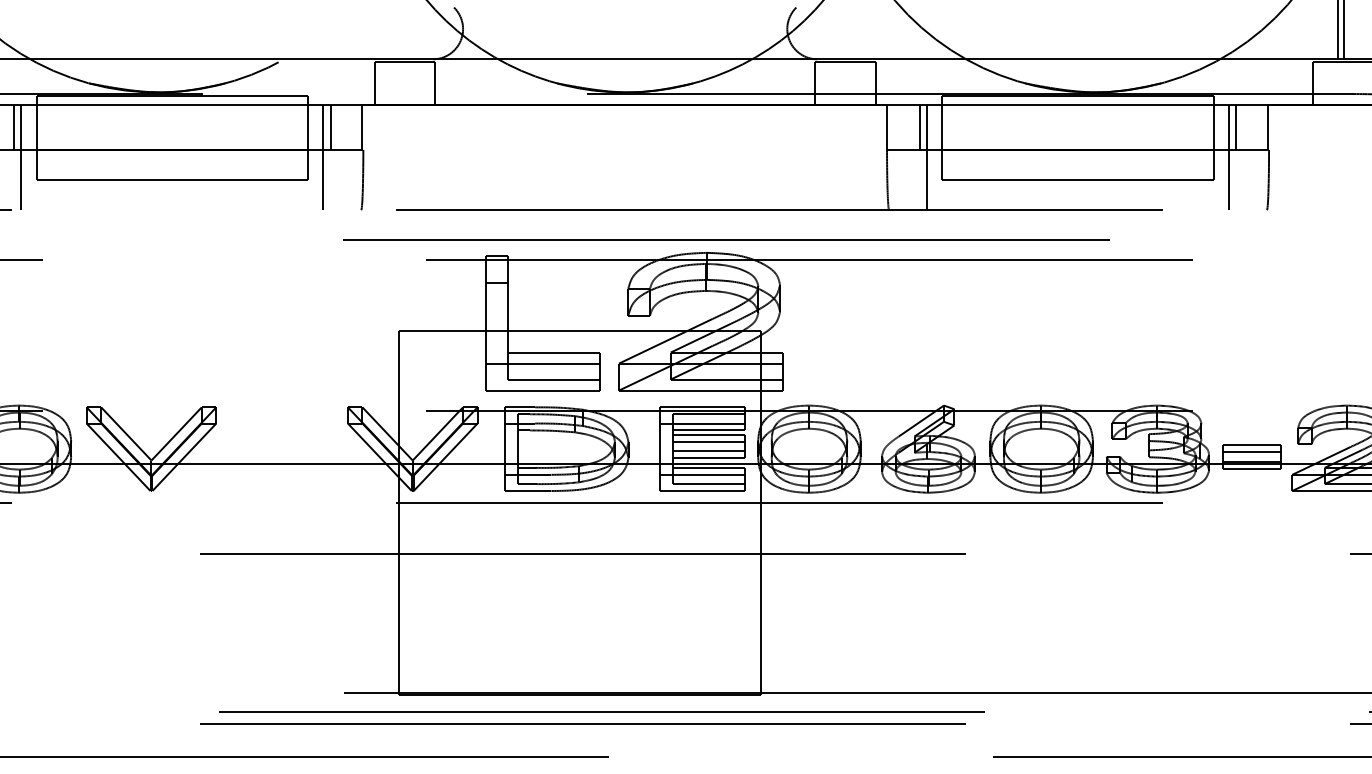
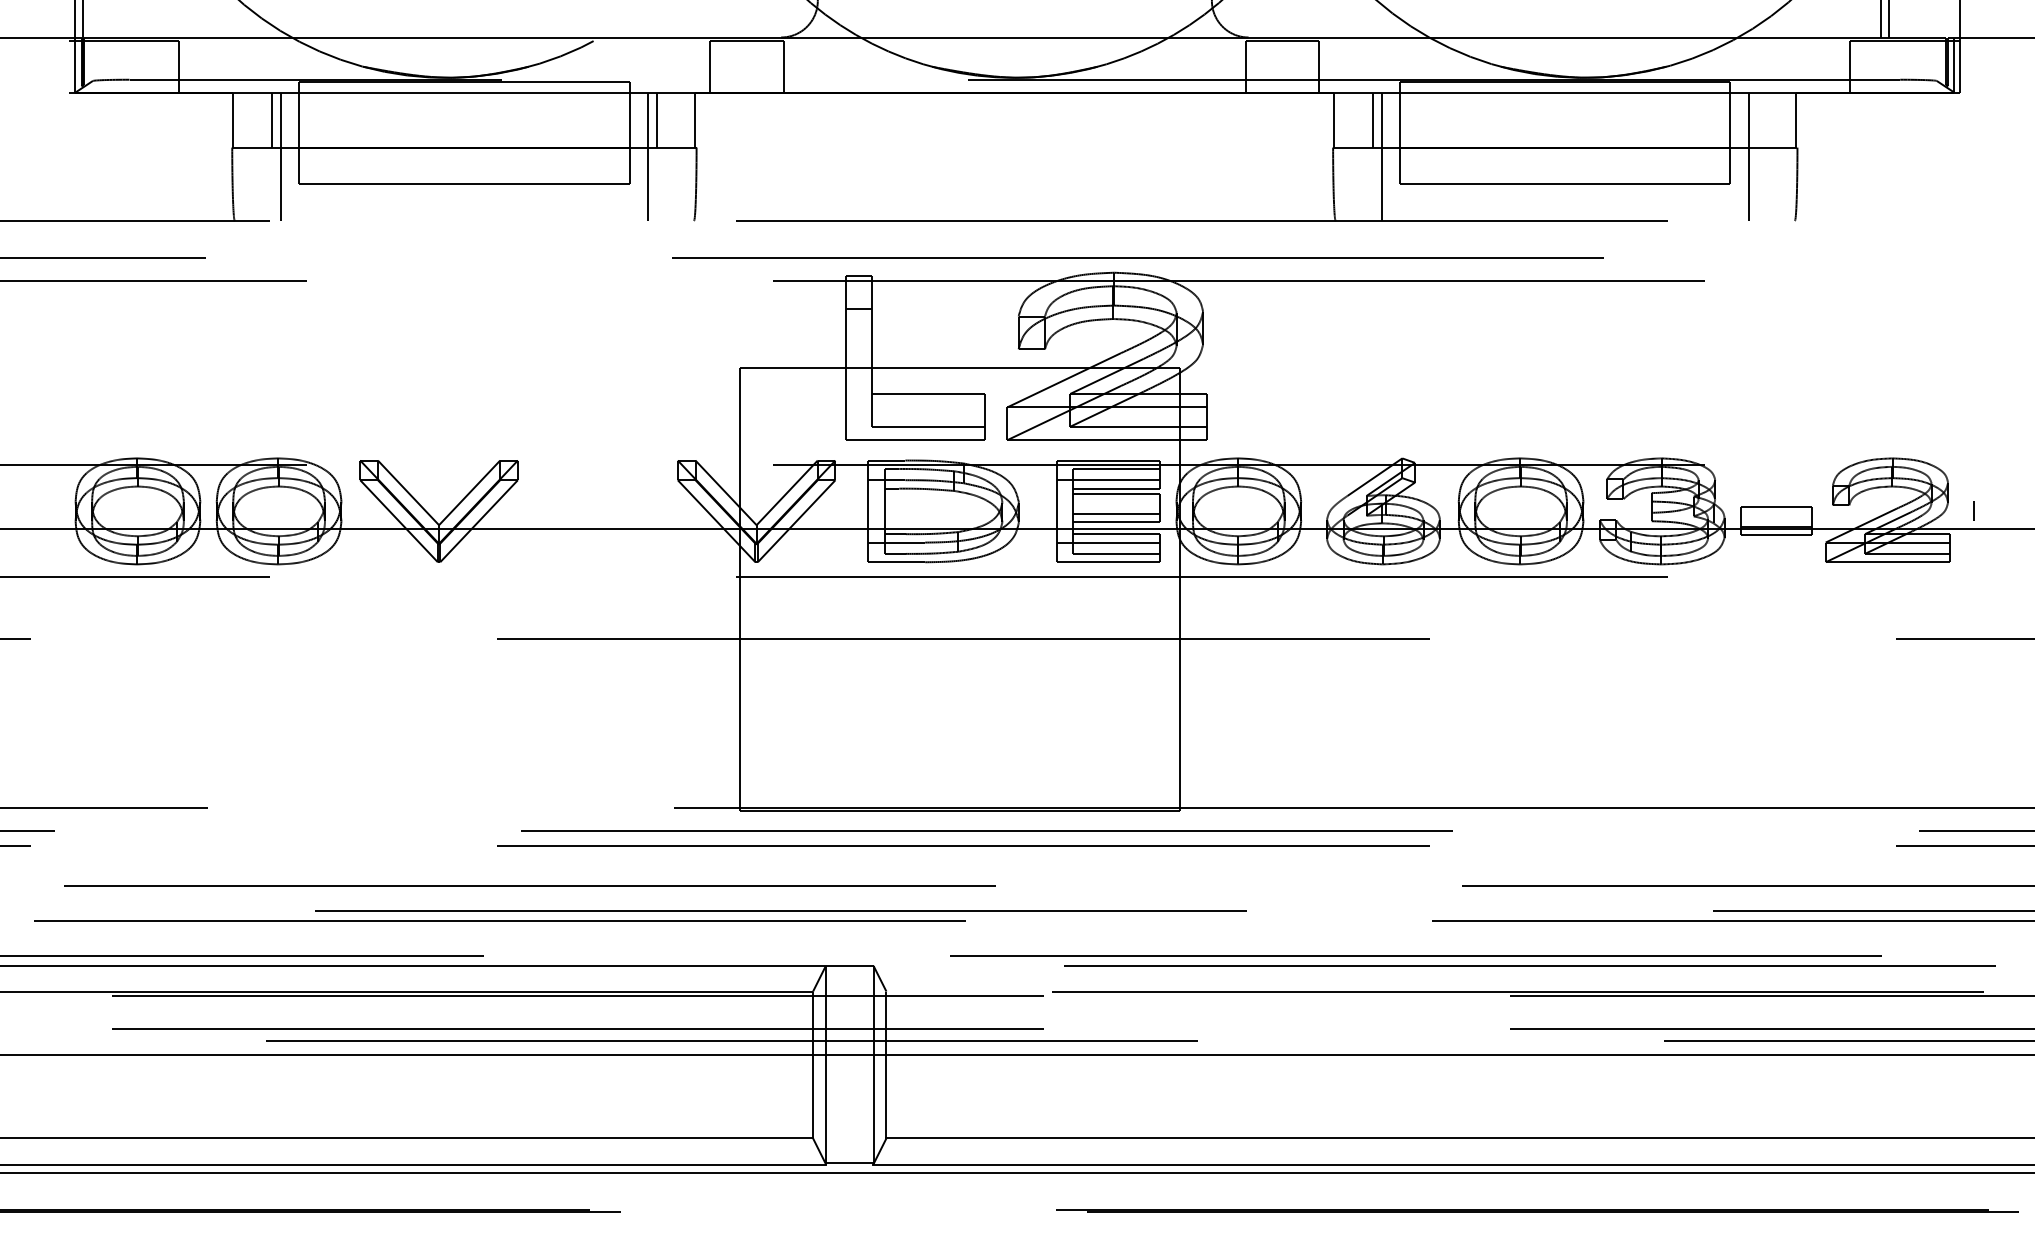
line: (1236, 126) -> (1757, 119), removed
line: (542, 363) -> (914, 407), removed
line: (708, 441) -> (1116, 502), removed
line: (1251, 452) -> (1776, 515), removed

